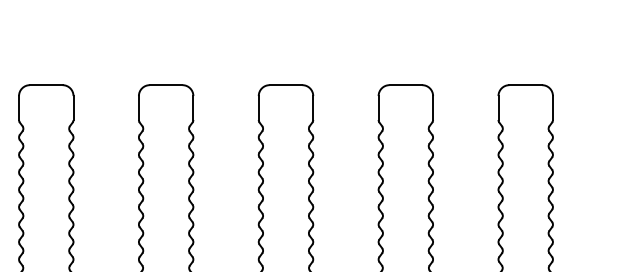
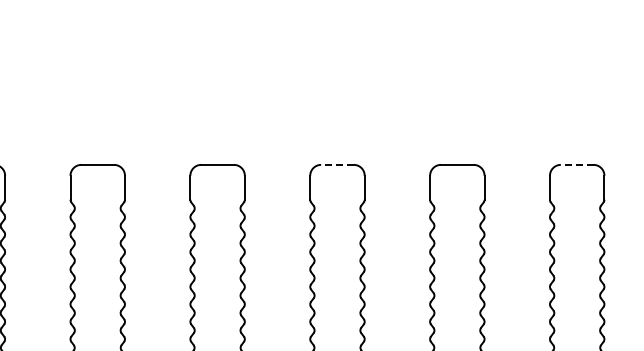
line: (285, 84) -> (336, 164), solid -> dashed
line: (525, 84) -> (576, 164), solid -> dashed

